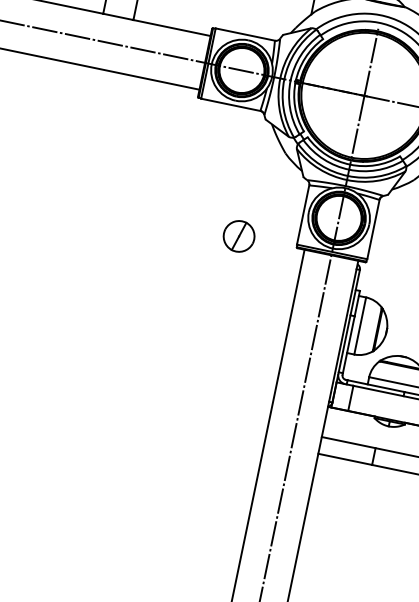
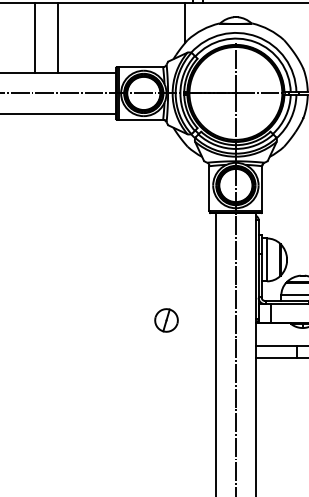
part: (239, 236) -> (166, 320), moved

